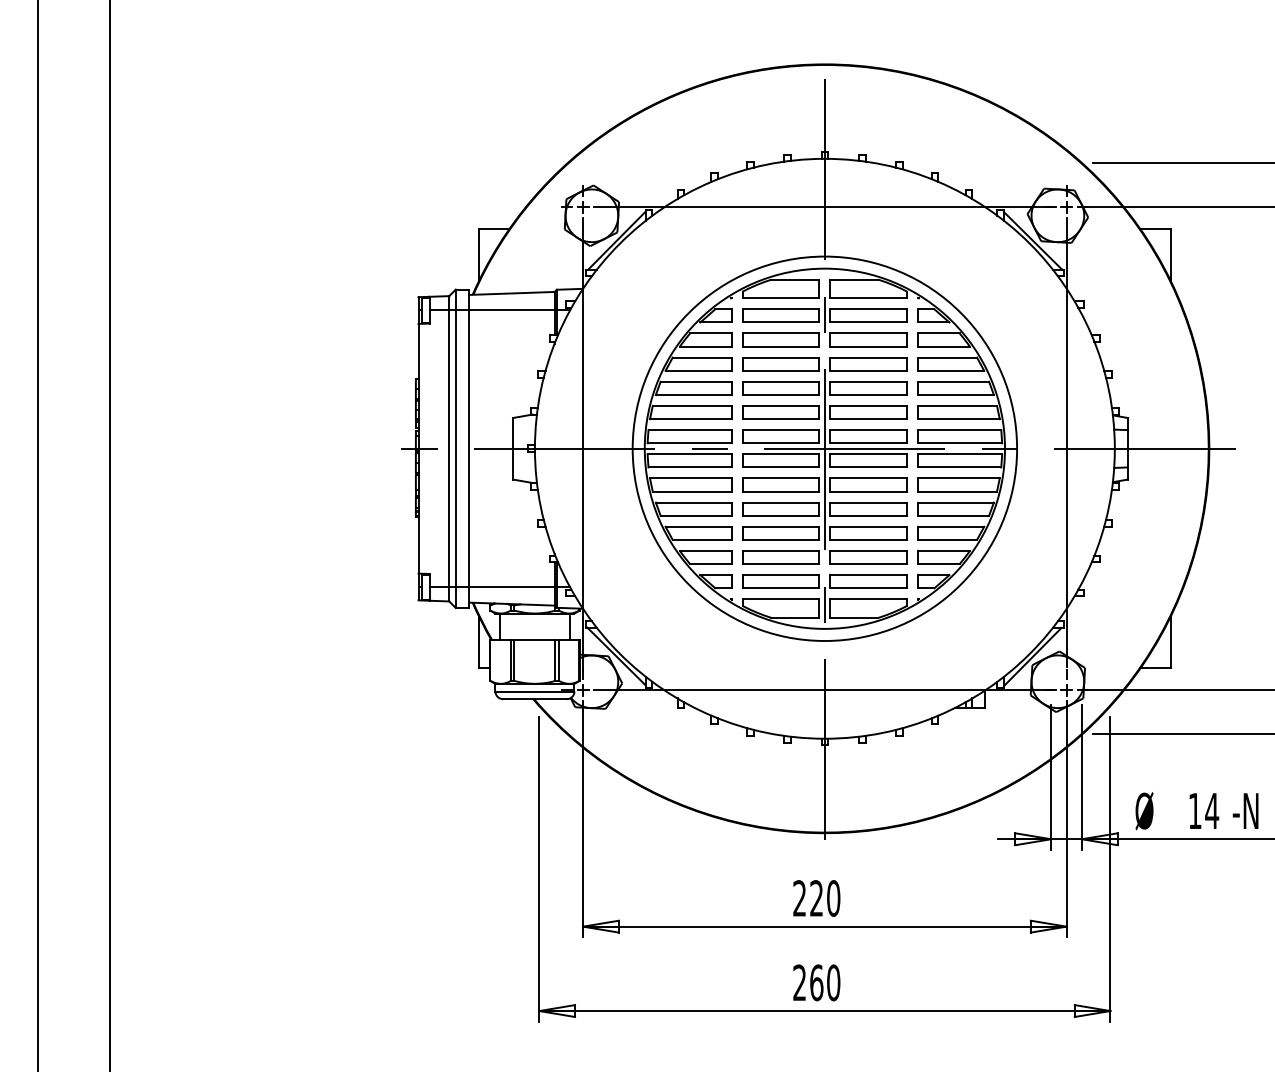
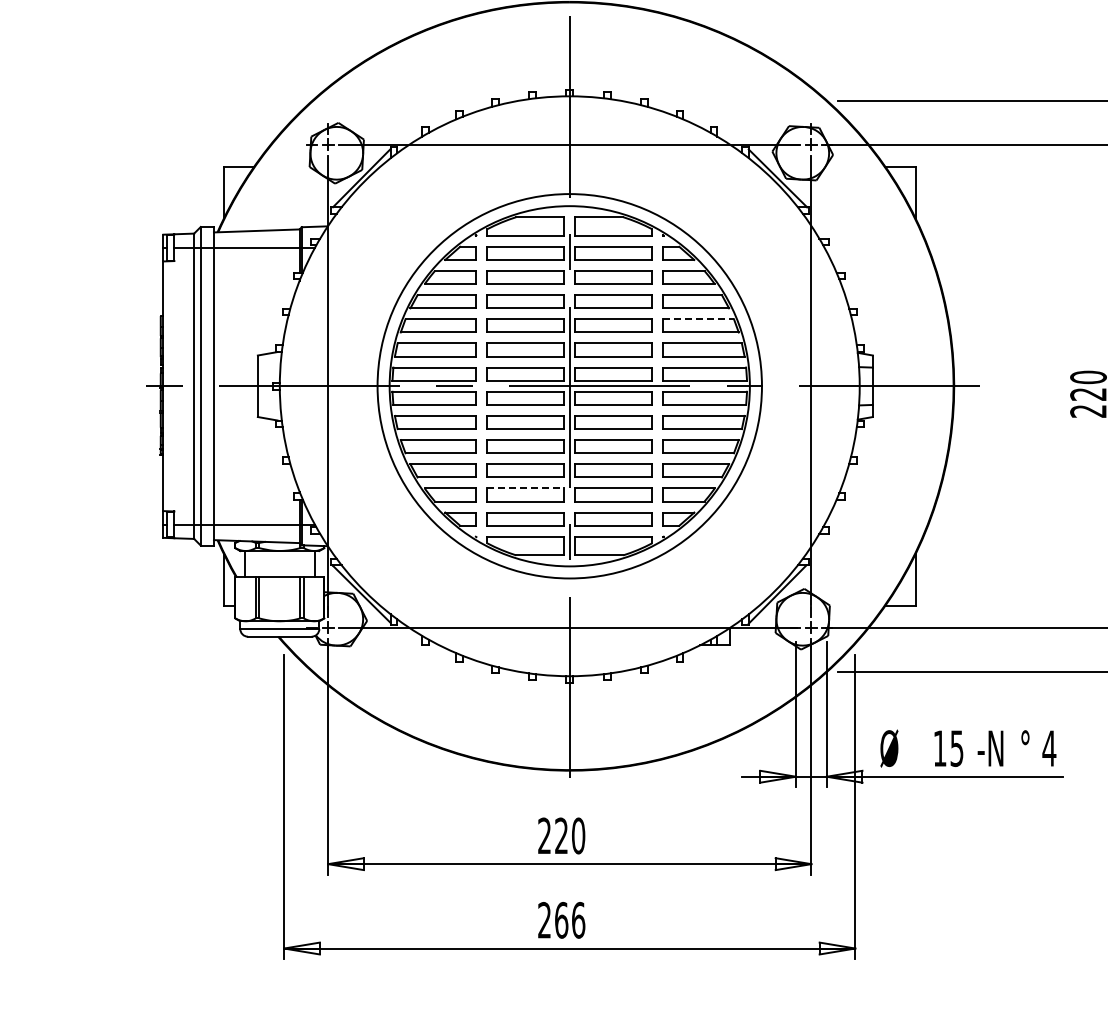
line: (954, 381) -> (699, 318), solid -> dashed
line: (781, 550) -> (526, 487), solid -> dashed
text: (1212, 811) -> (957, 748), 14 -> 15
text: (833, 982) -> (578, 919), 260 -> 266

